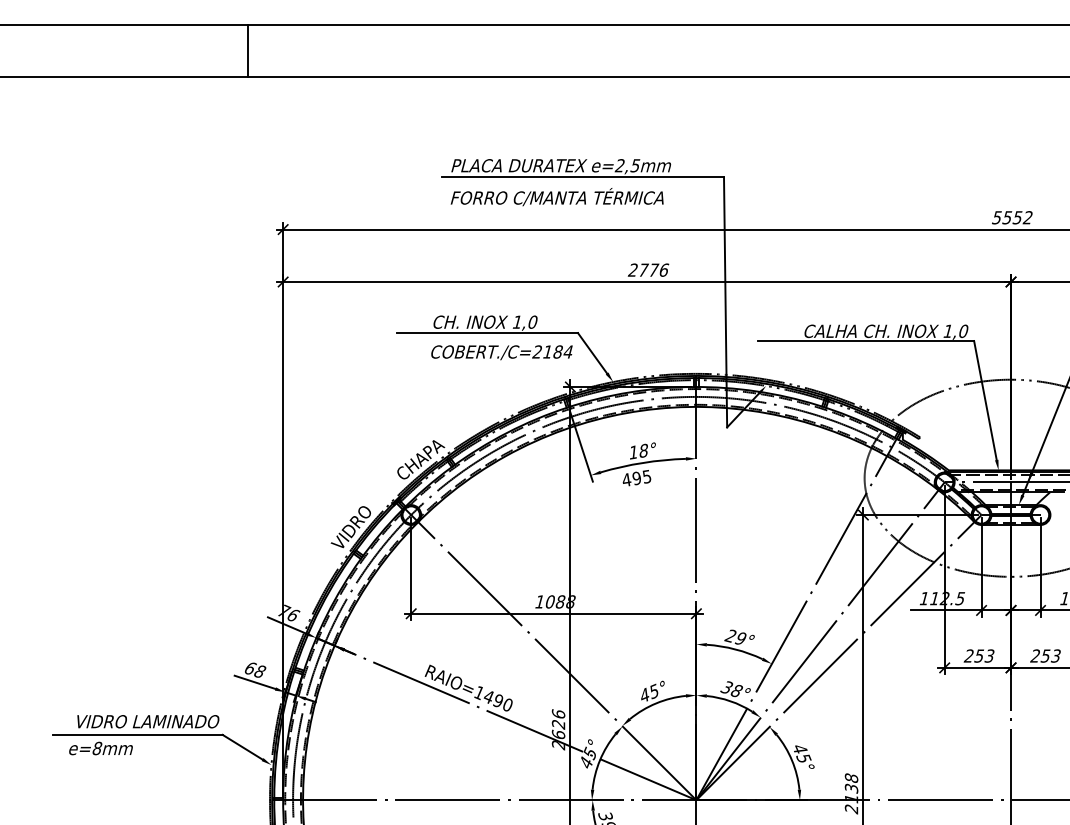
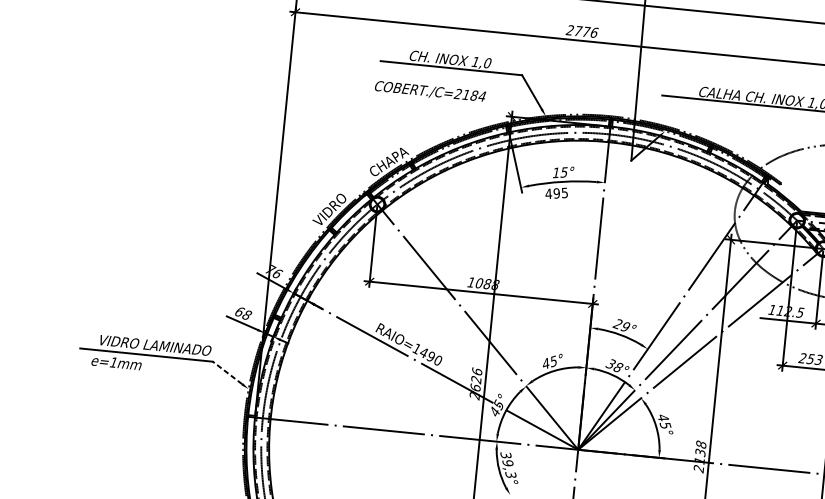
text: (501, 352) -> (430, 91), moved
text: (643, 450) -> (564, 172), 18° -> 15°
line: (242, 746) -> (227, 372), solid -> dashed
text: (97, 748) -> (113, 362), e=8mm -> e=1mm

